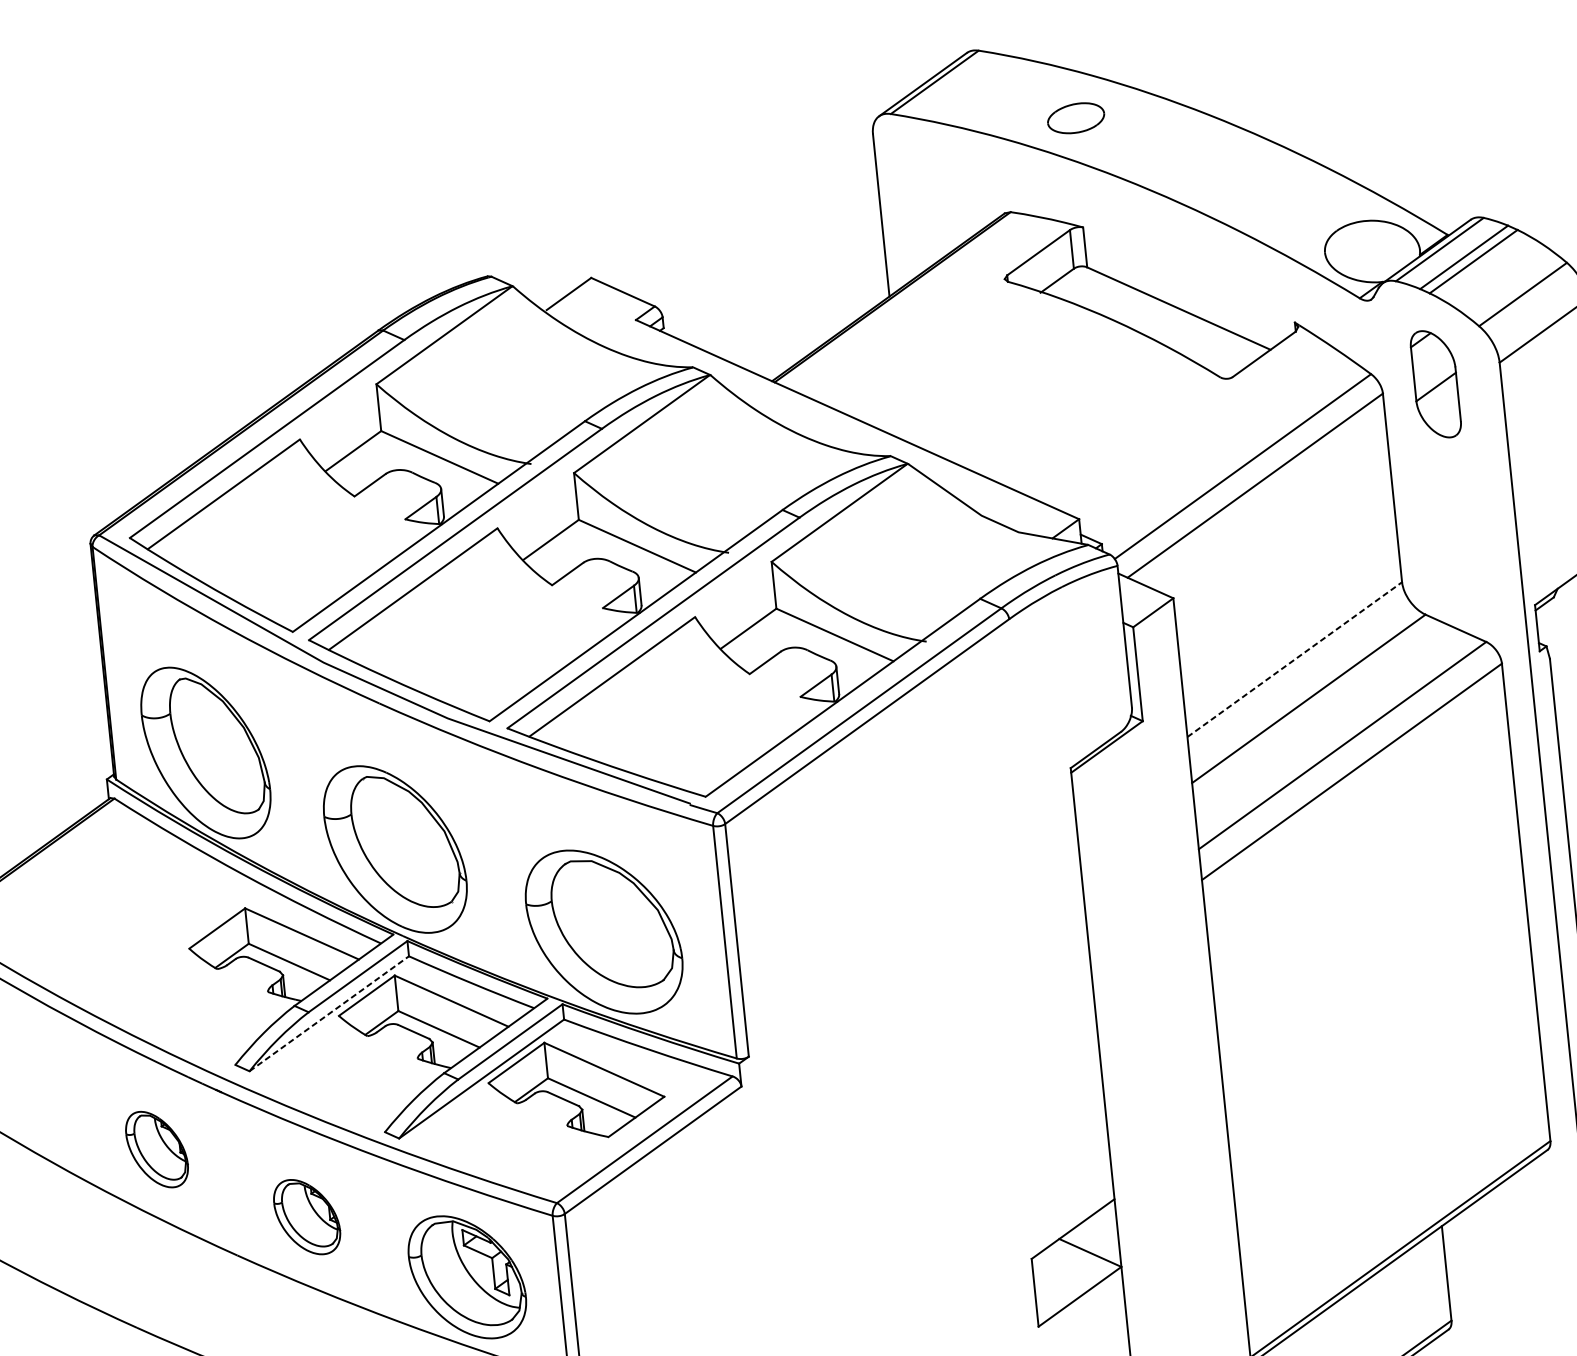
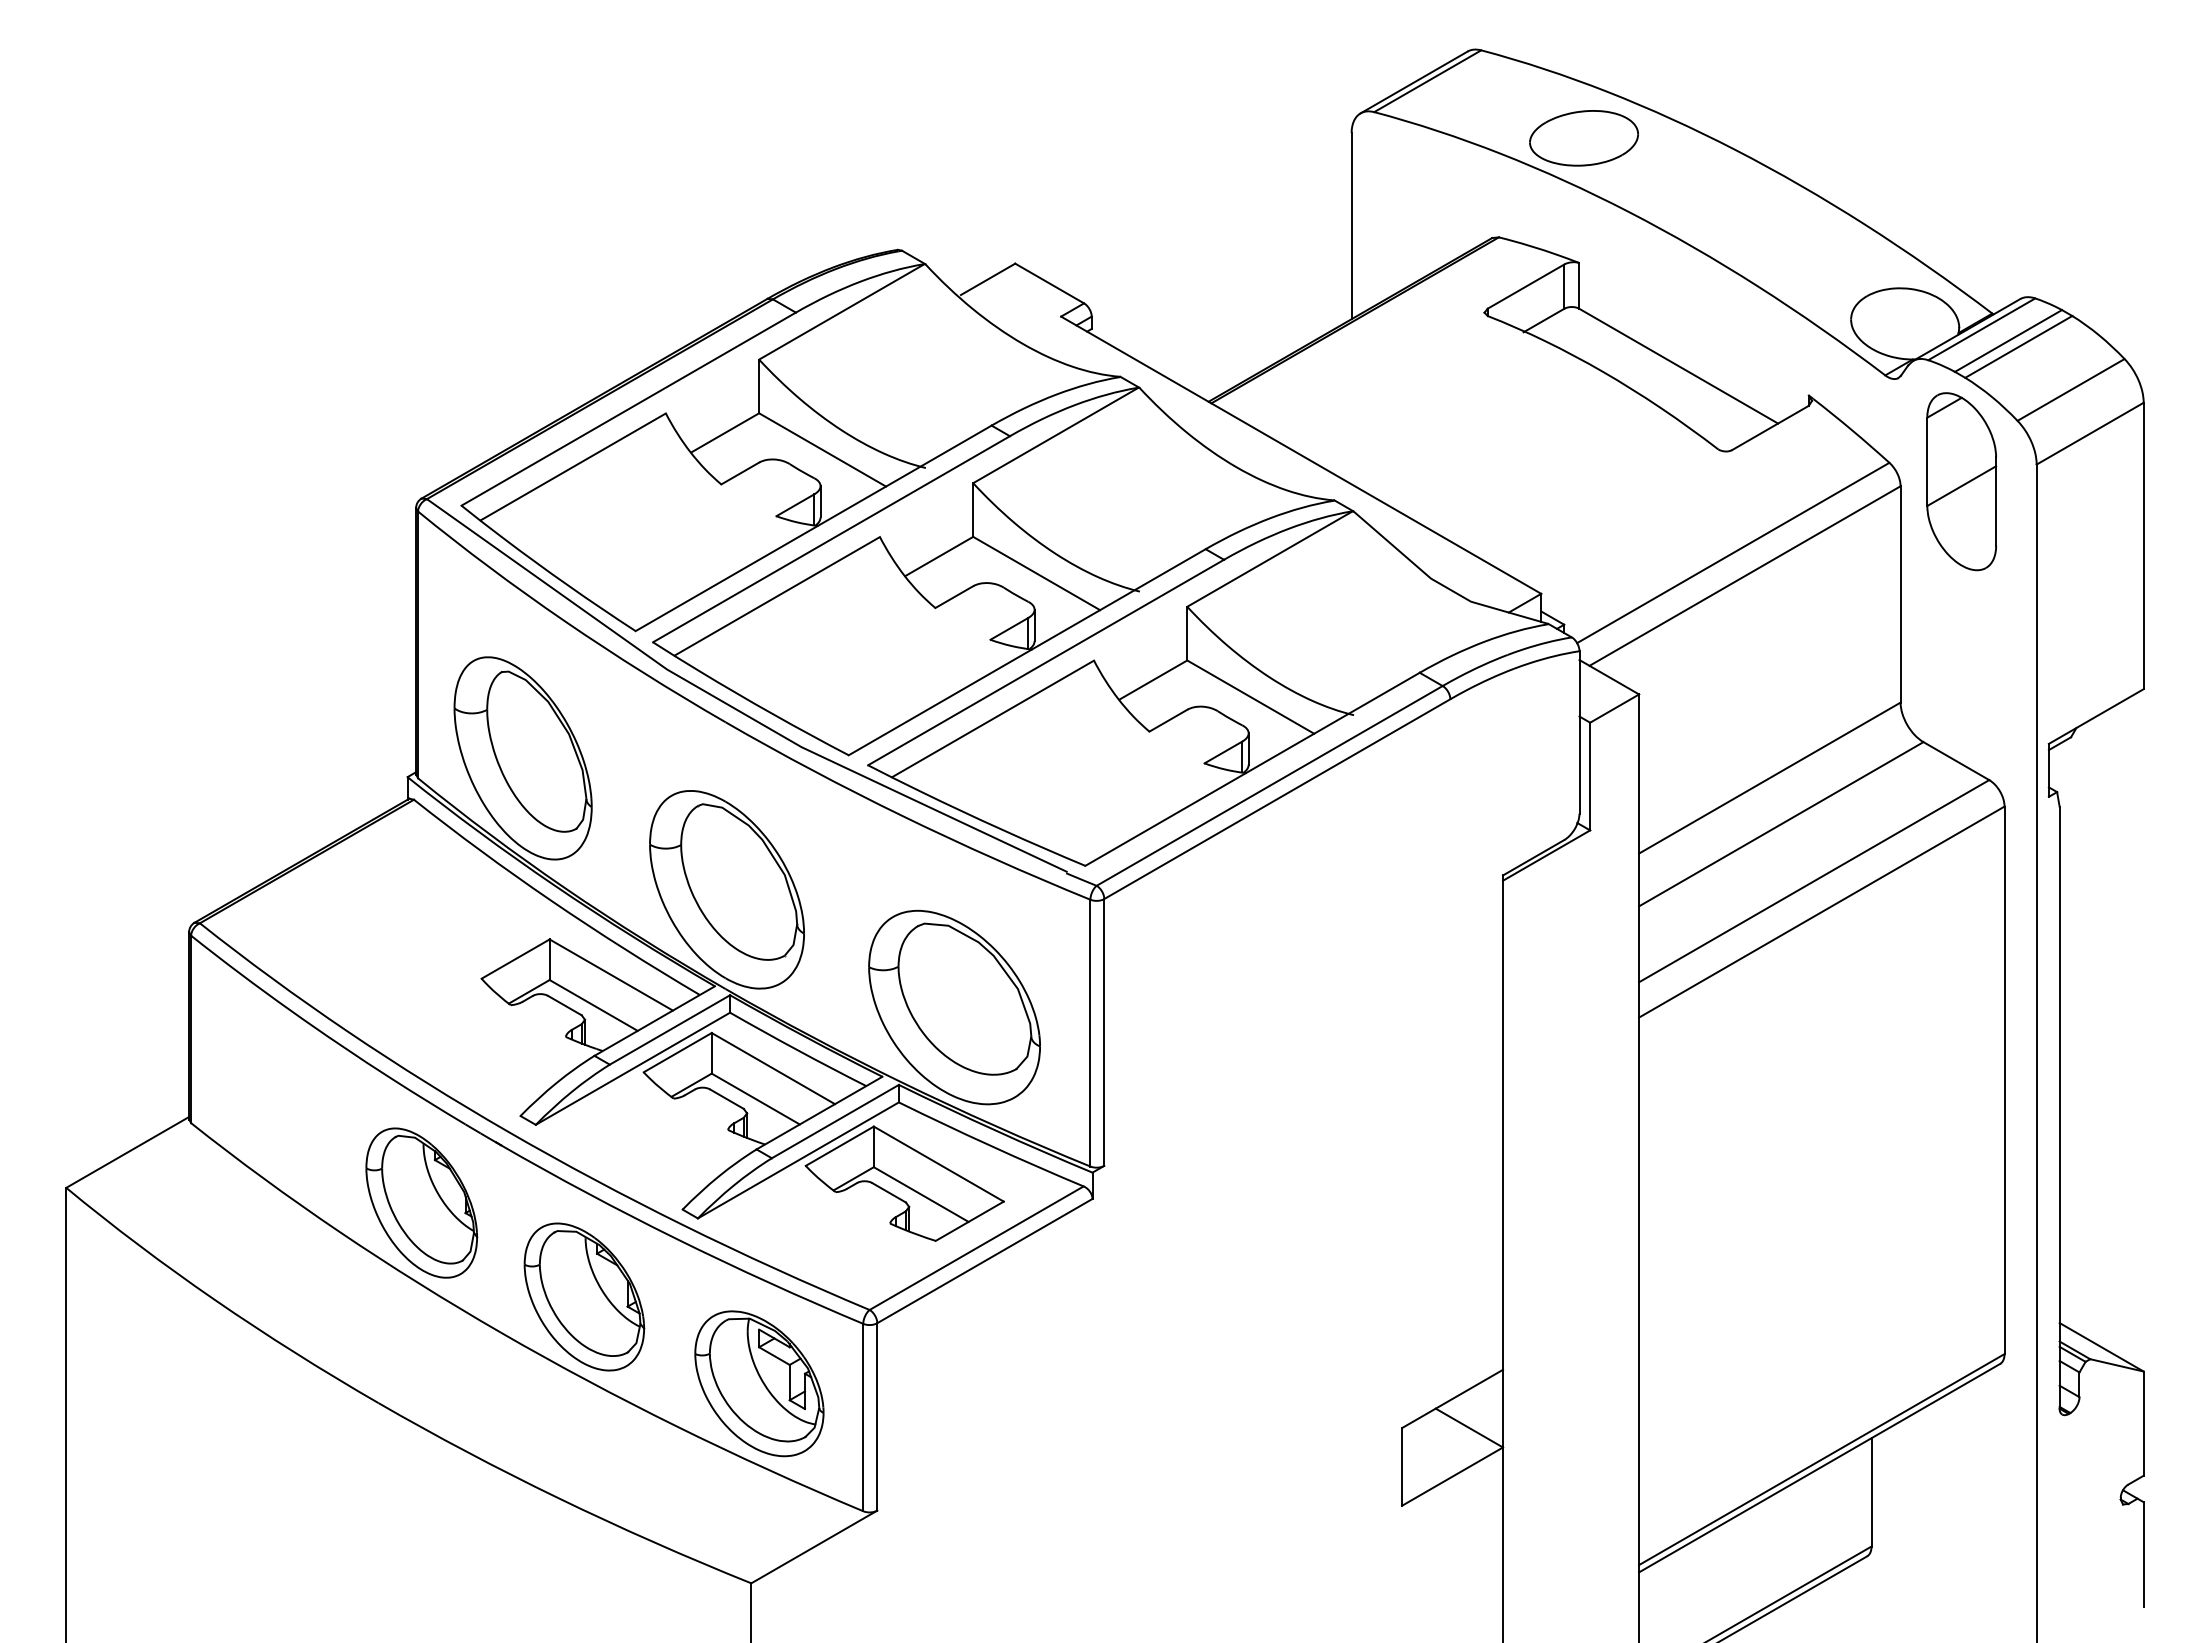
part: (1075, 118) -> (1583, 138), size x1.67
part: (1435, 384) -> (1961, 481), size x1.43
line: (1294, 660) -> (1769, 778), dashed -> solid
line: (329, 1013) -> (633, 1068), dashed -> solid
part: (156, 1149) -> (421, 1202), size x1.67
part: (307, 1216) -> (584, 1296), size x1.67

